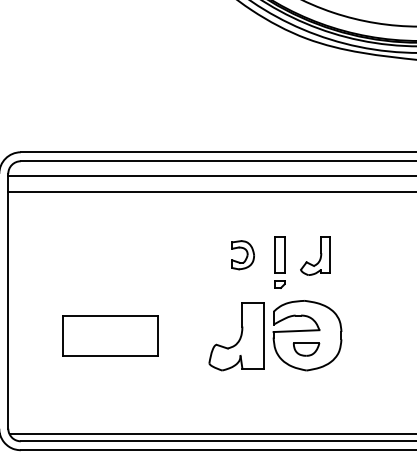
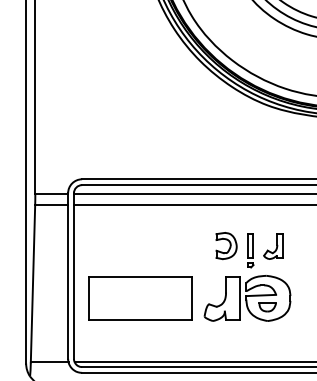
part: (243, 255) -> (226, 246), size x1.43
part: (110, 335) -> (140, 298), size x1.67

